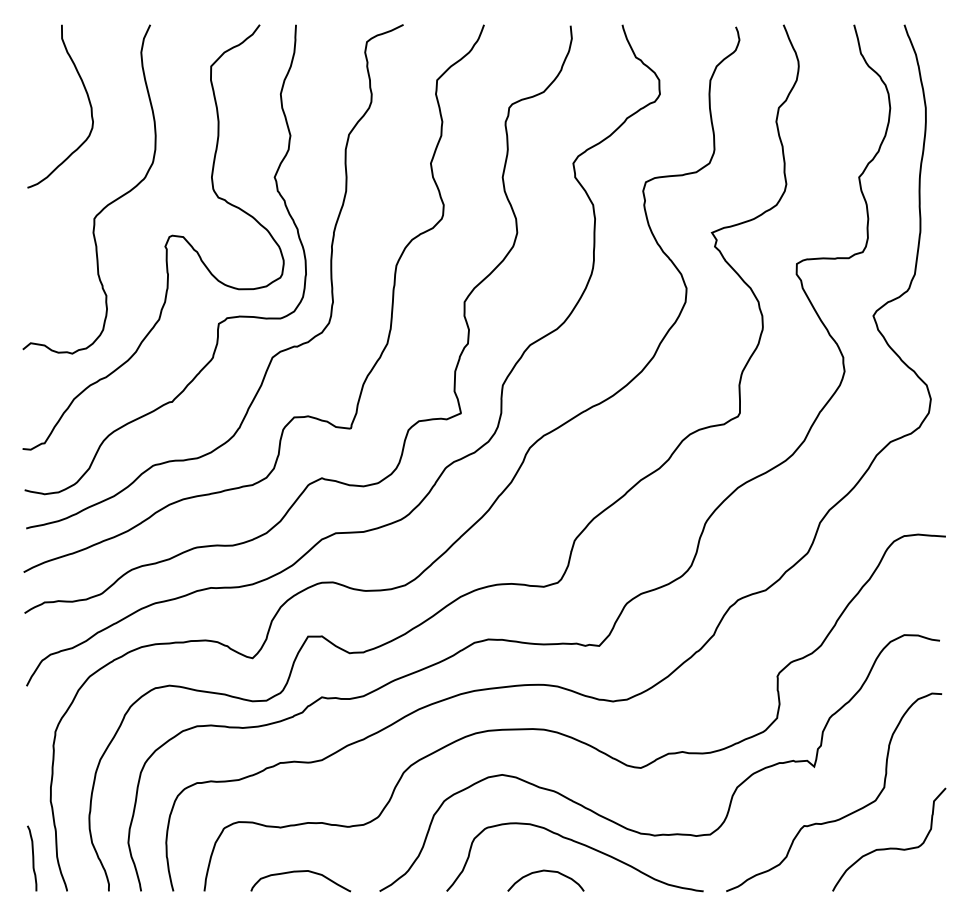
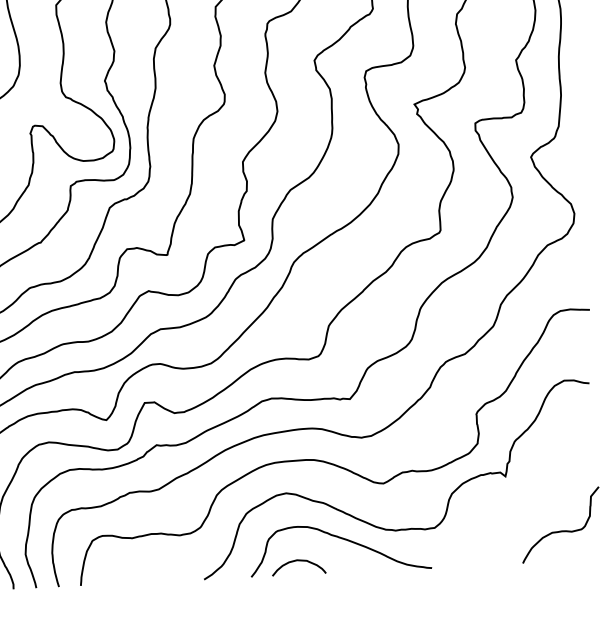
curve: (845, 815) -> (529, 509), removed
curve: (300, 872) -> (147, 569), removed
curve: (549, 872) -> (301, 561), moved

